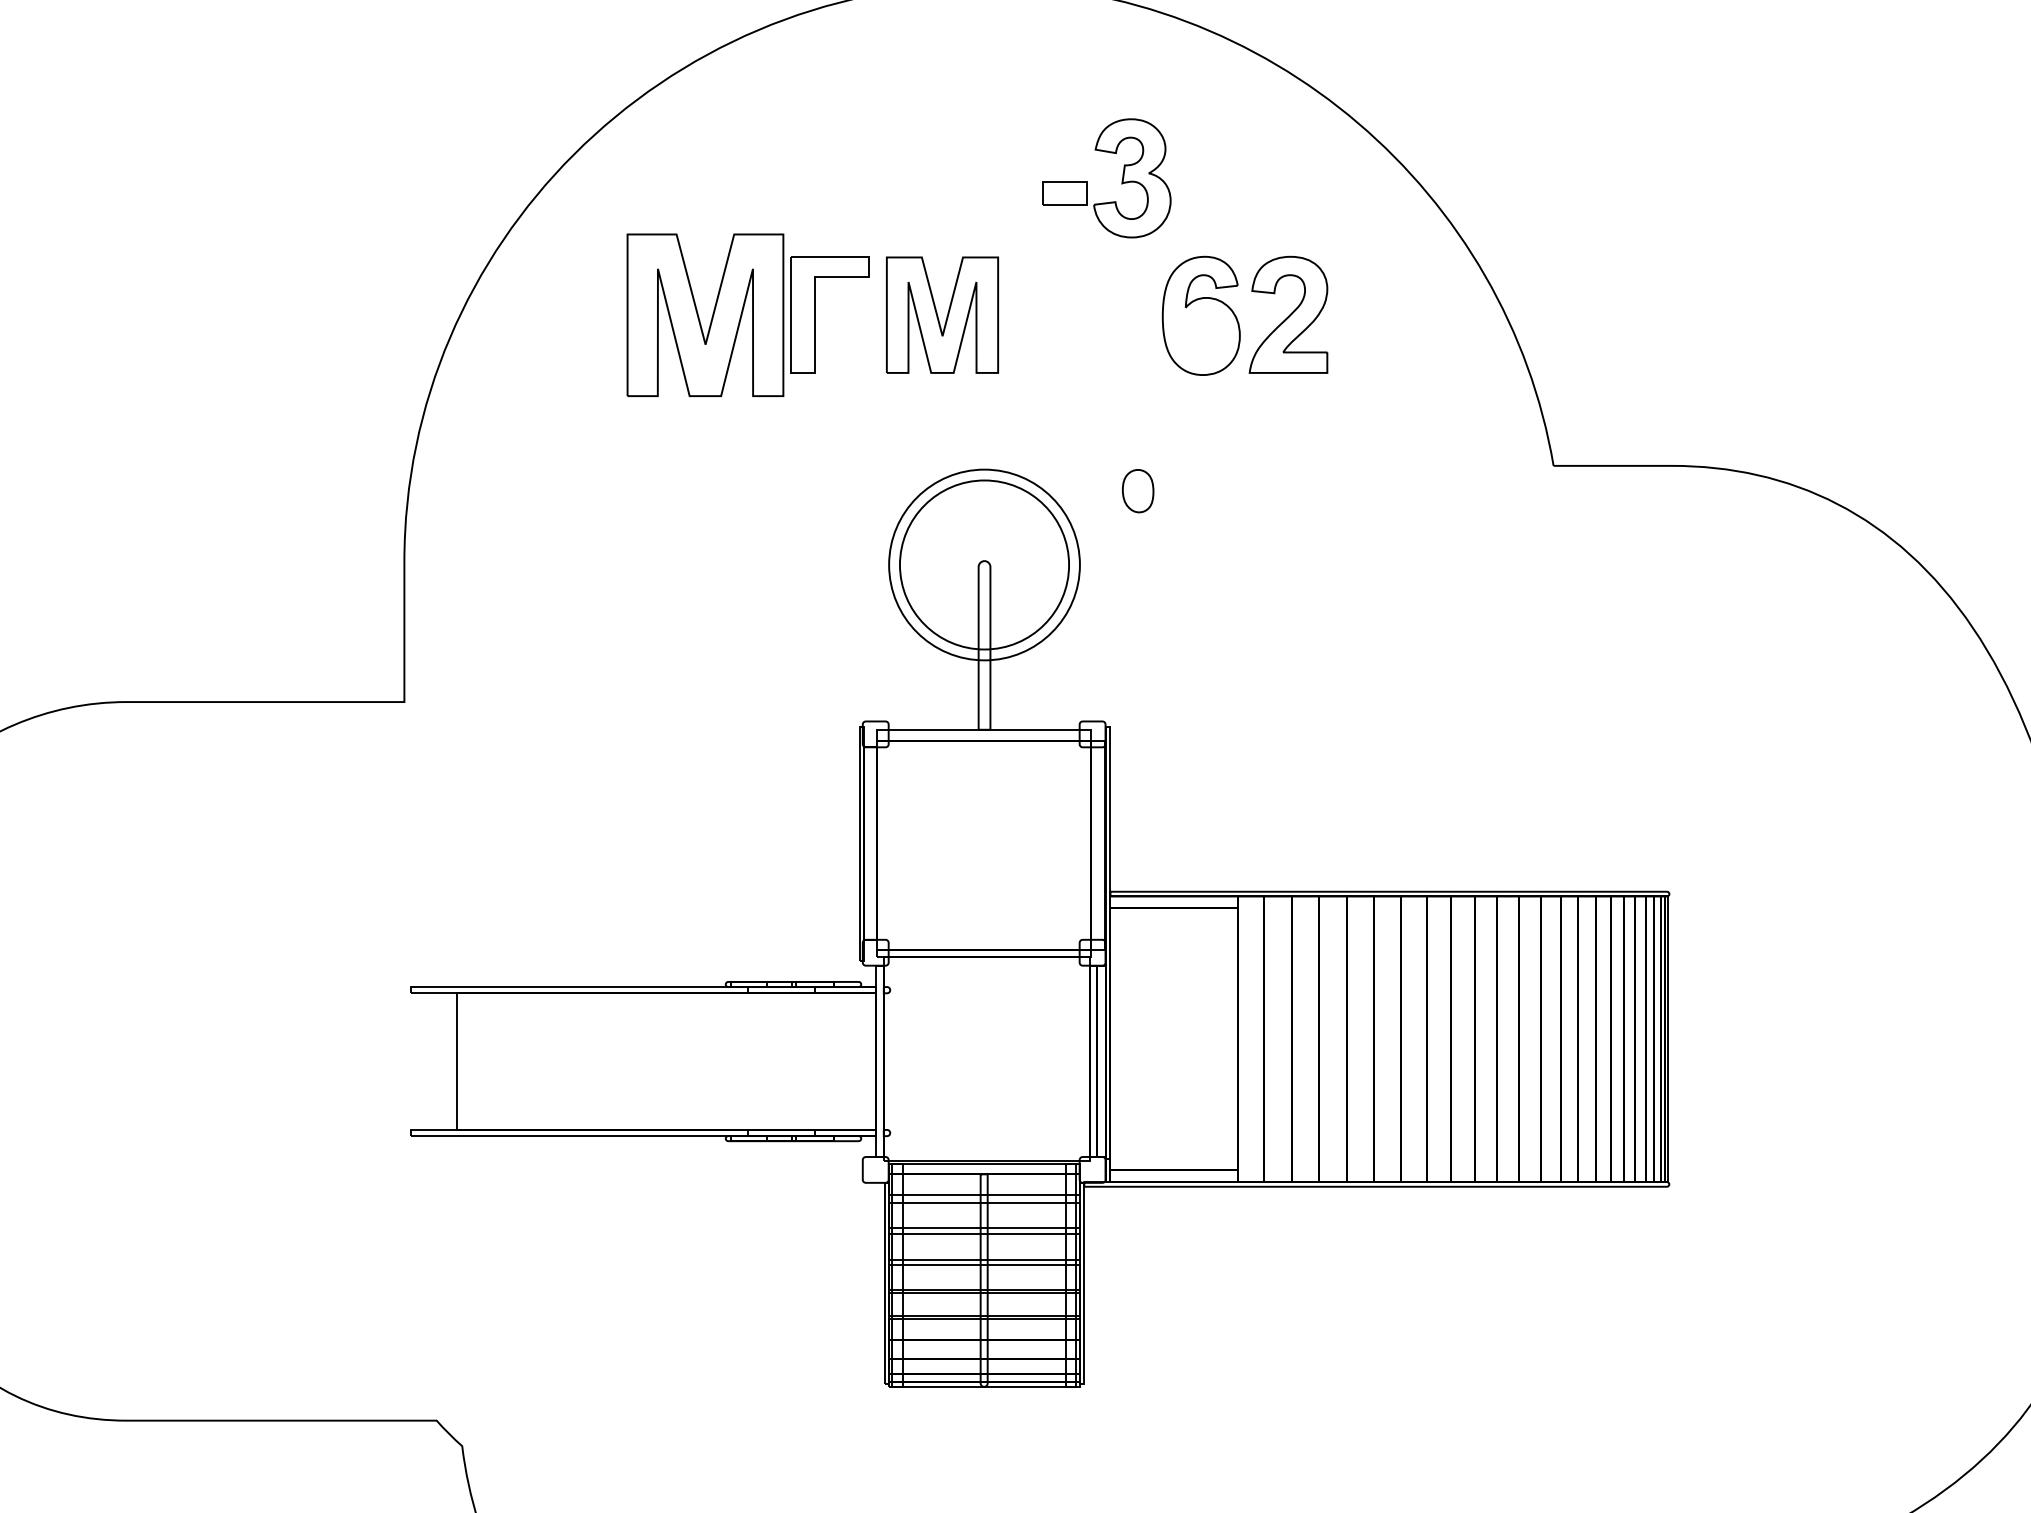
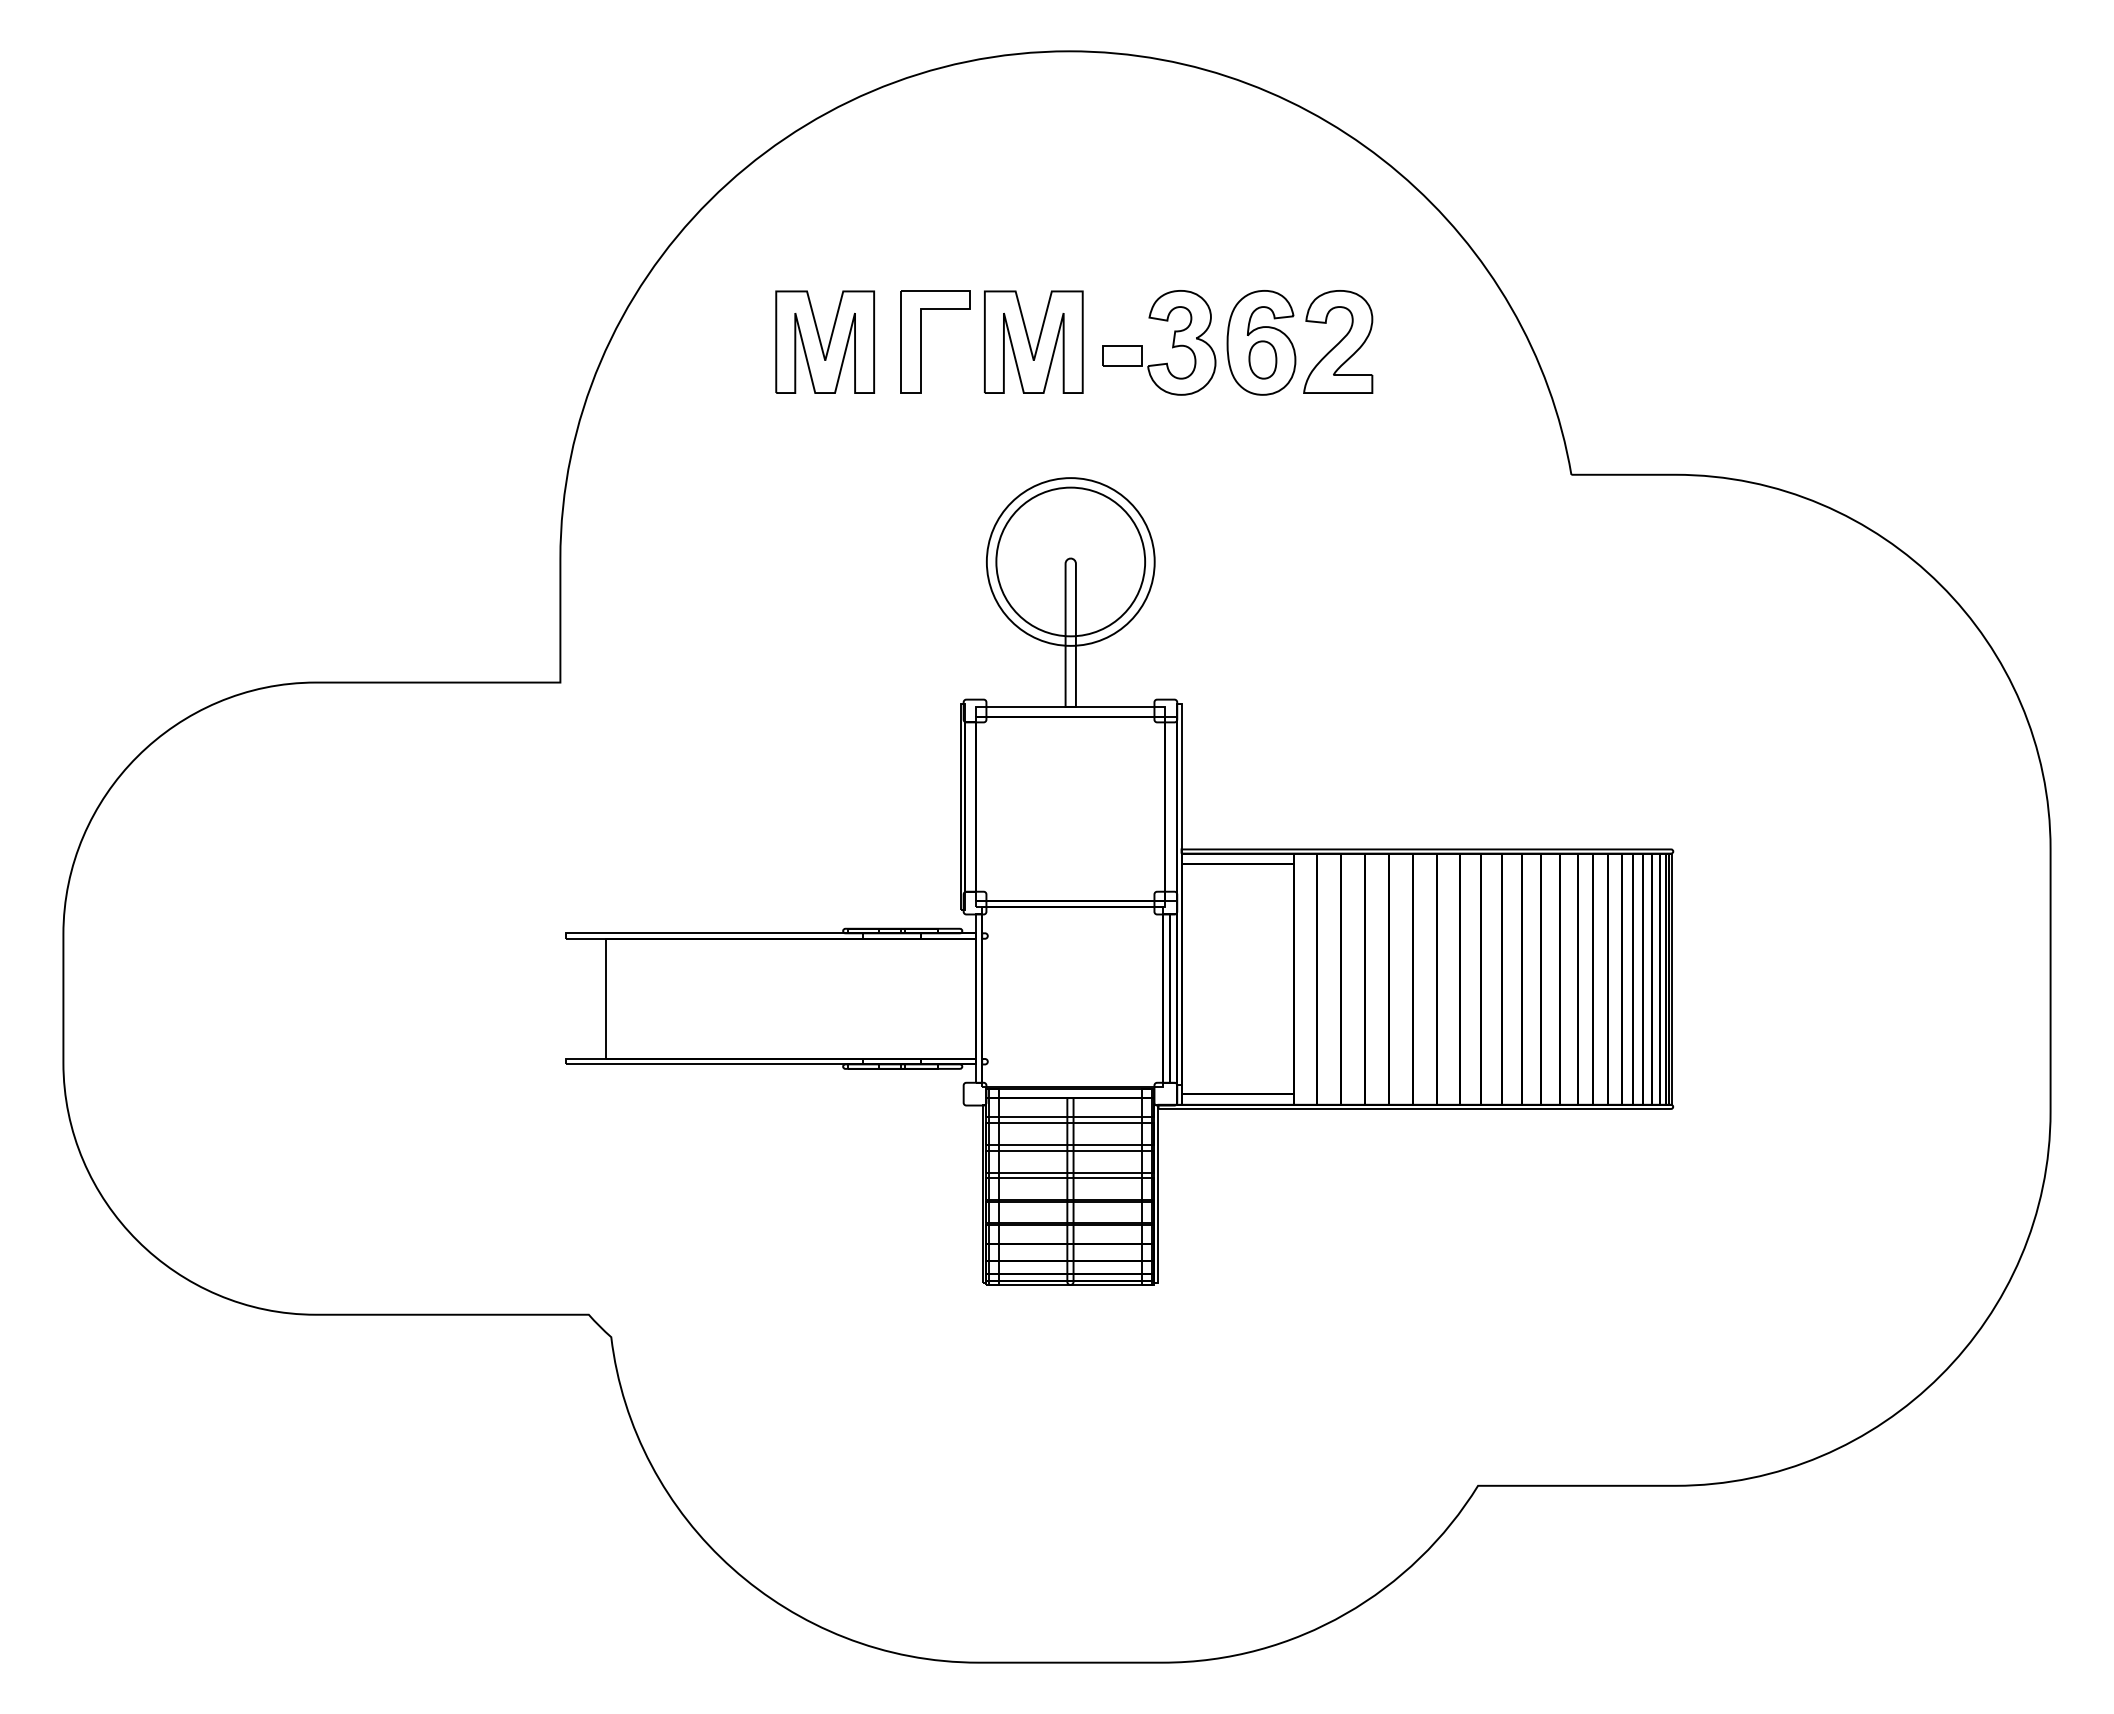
part: (1121, 177) -> (1172, 342), moved
part: (704, 314) -> (824, 341), size x0.71
part: (1137, 490) -> (1262, 359), moved

